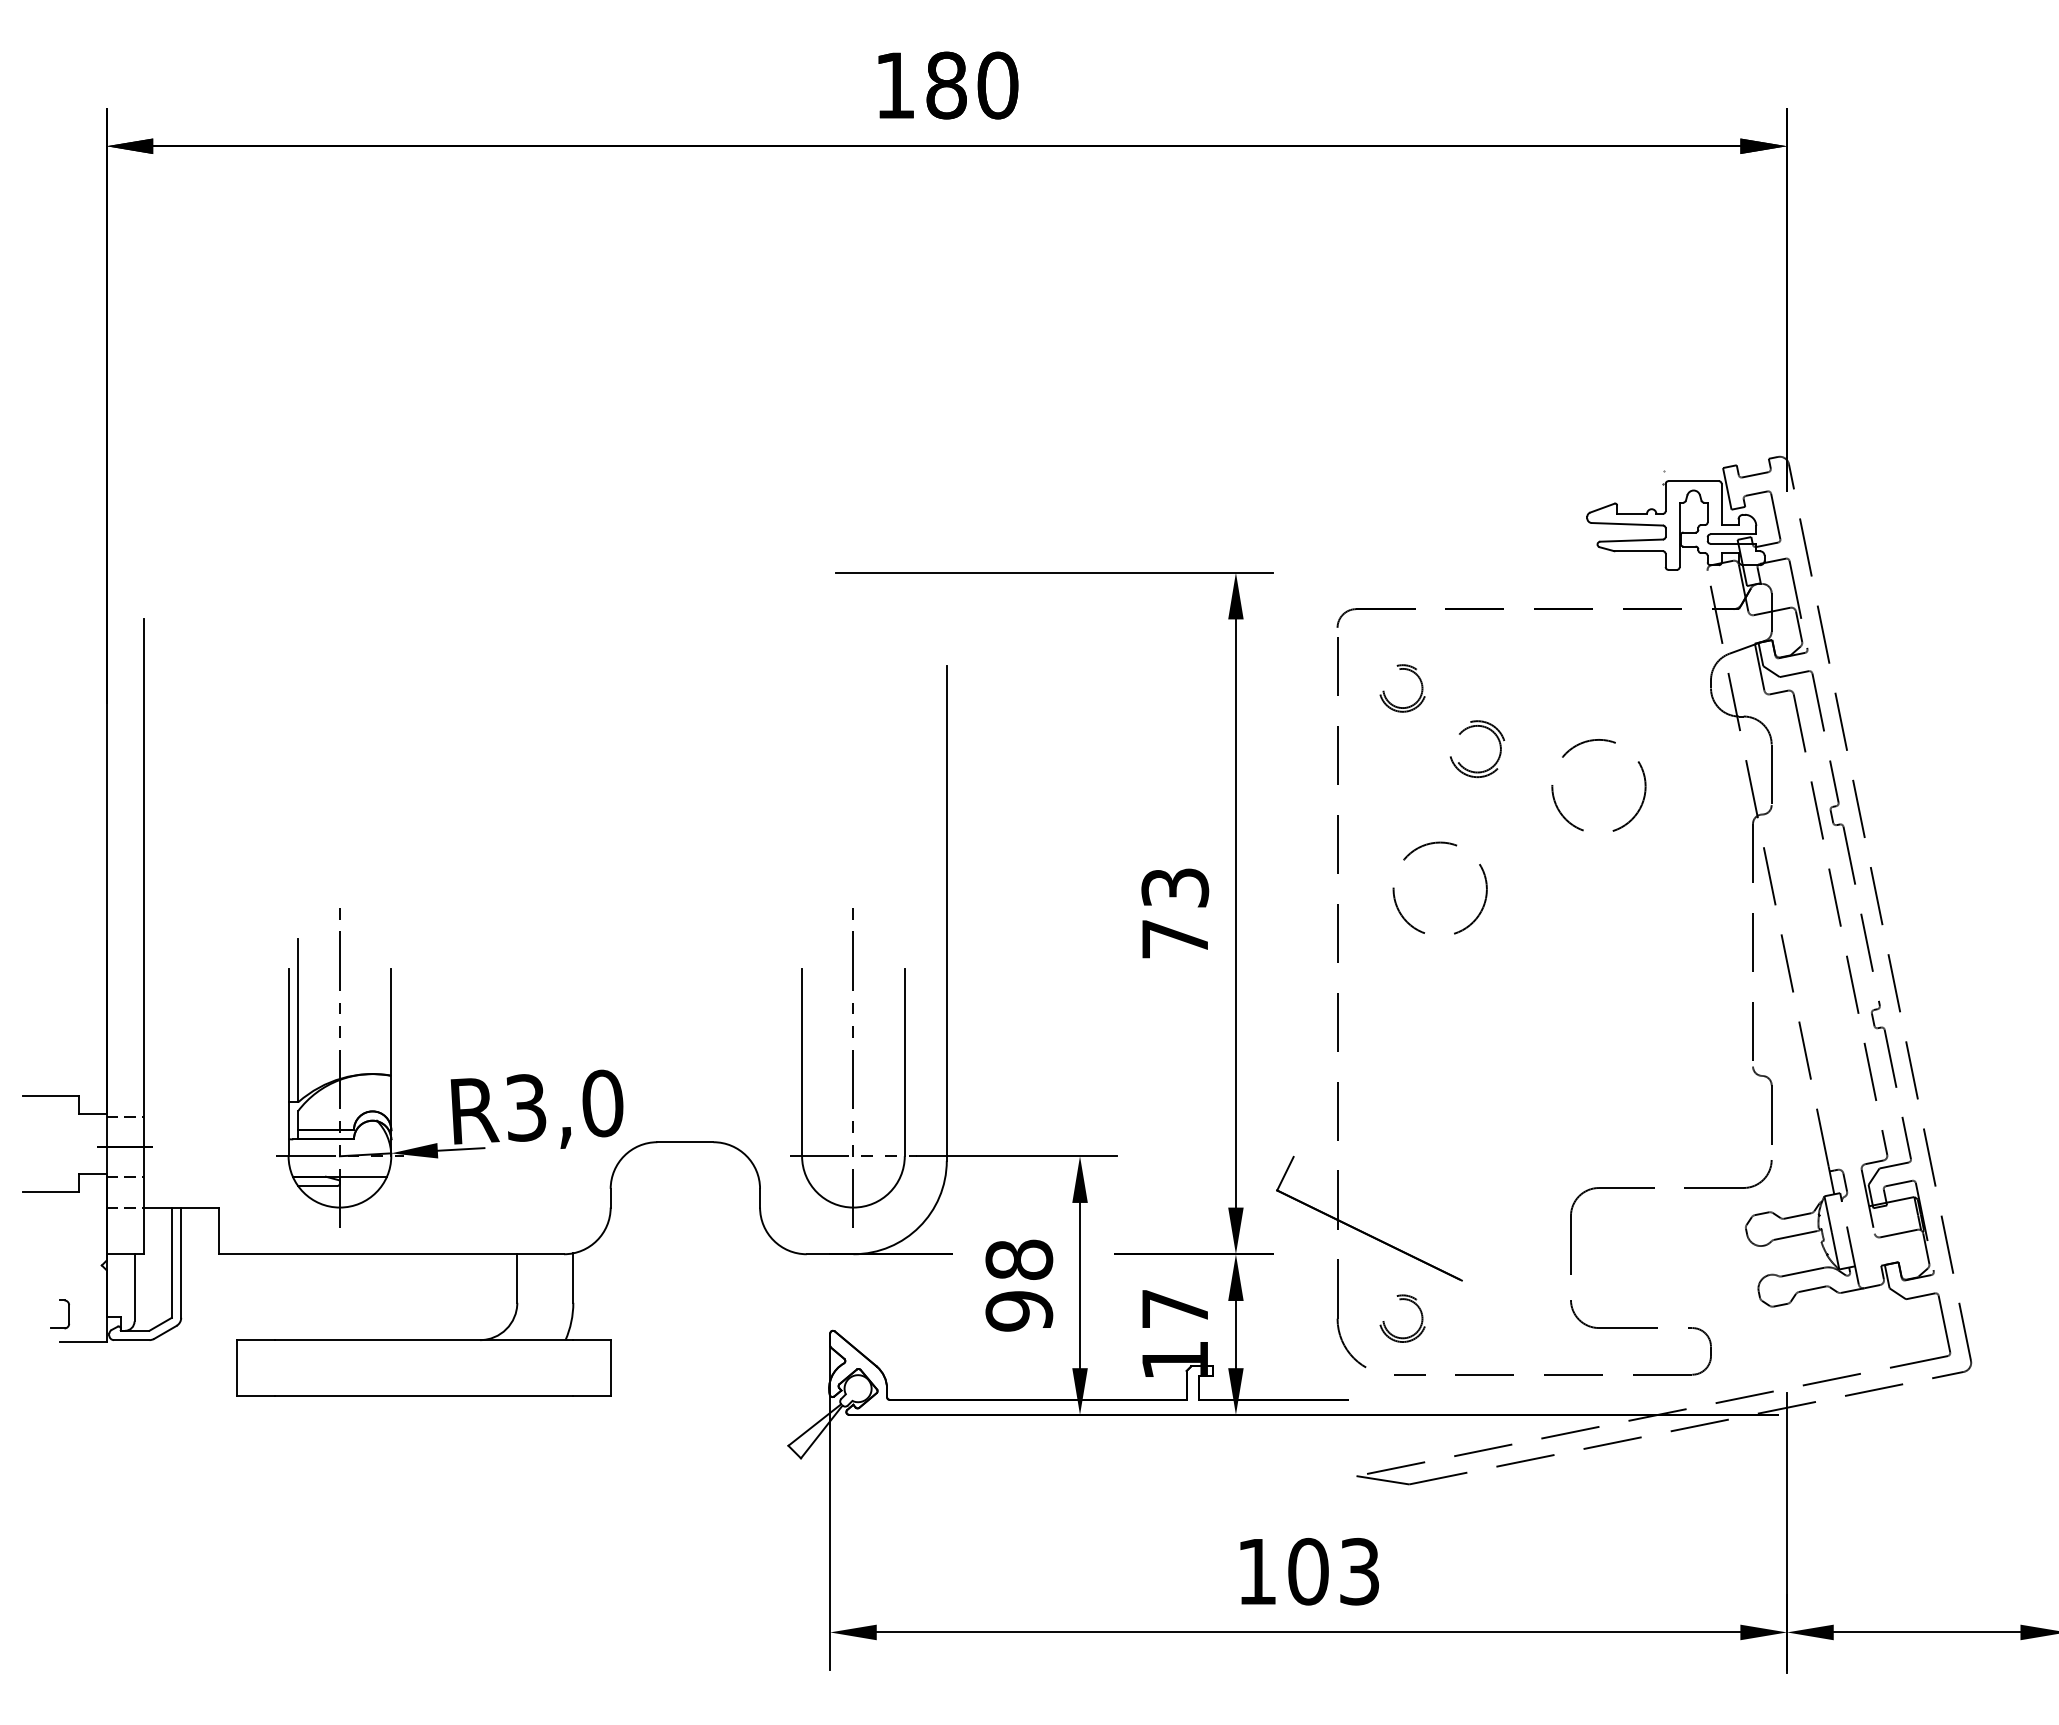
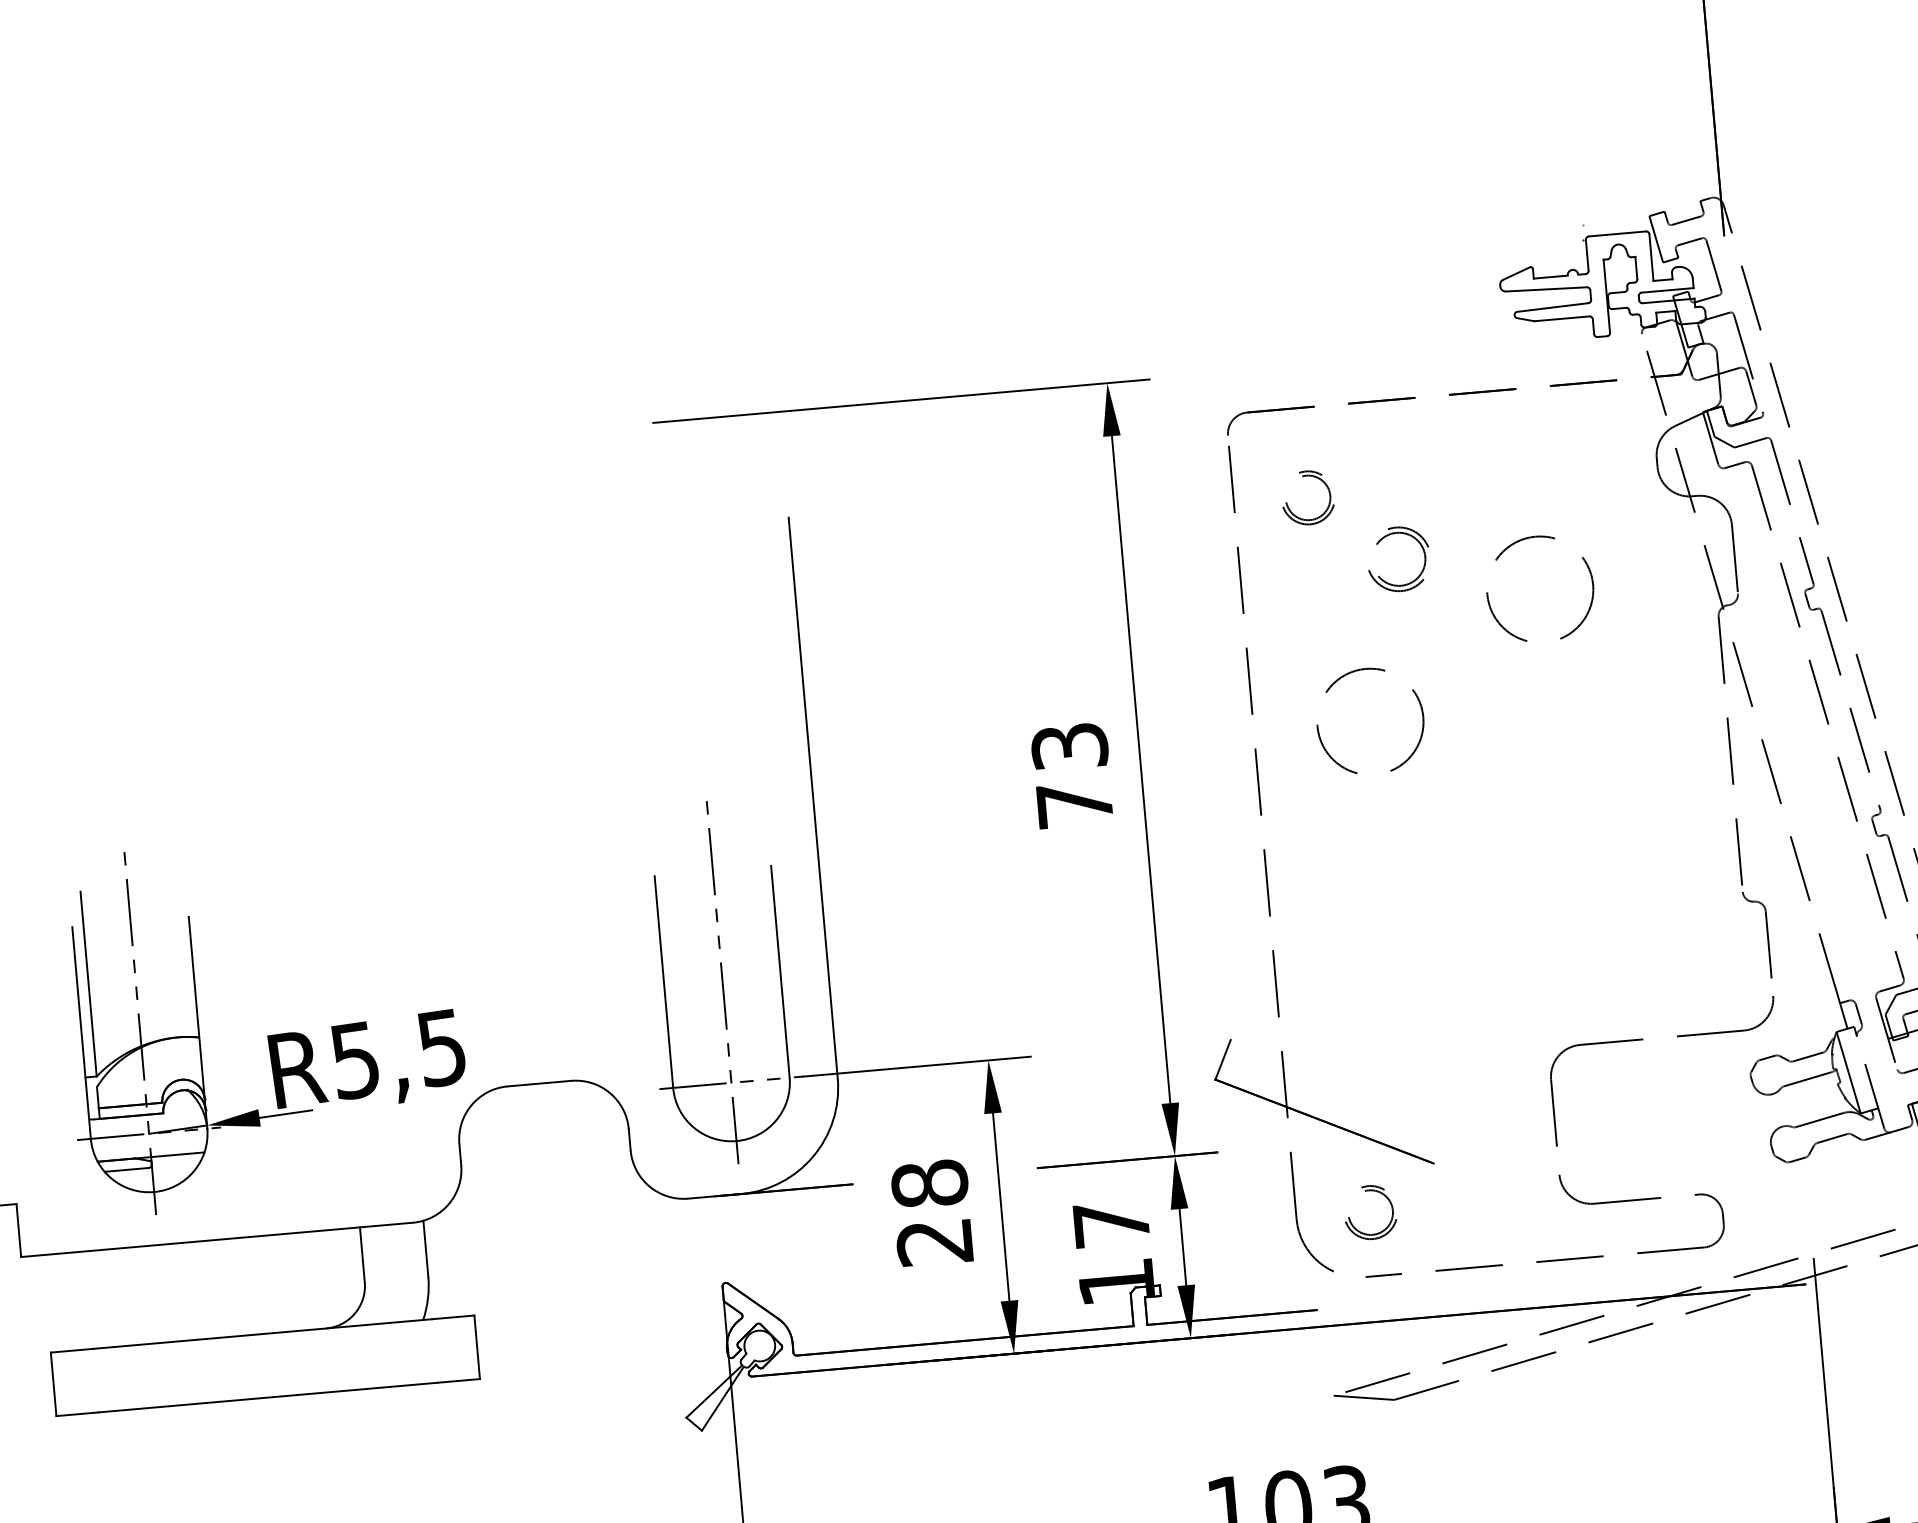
text: (564, 1105) -> (398, 1054), R3,0 -> R5,5
text: (1019, 1311) -> (935, 1242), 98 -> 28

